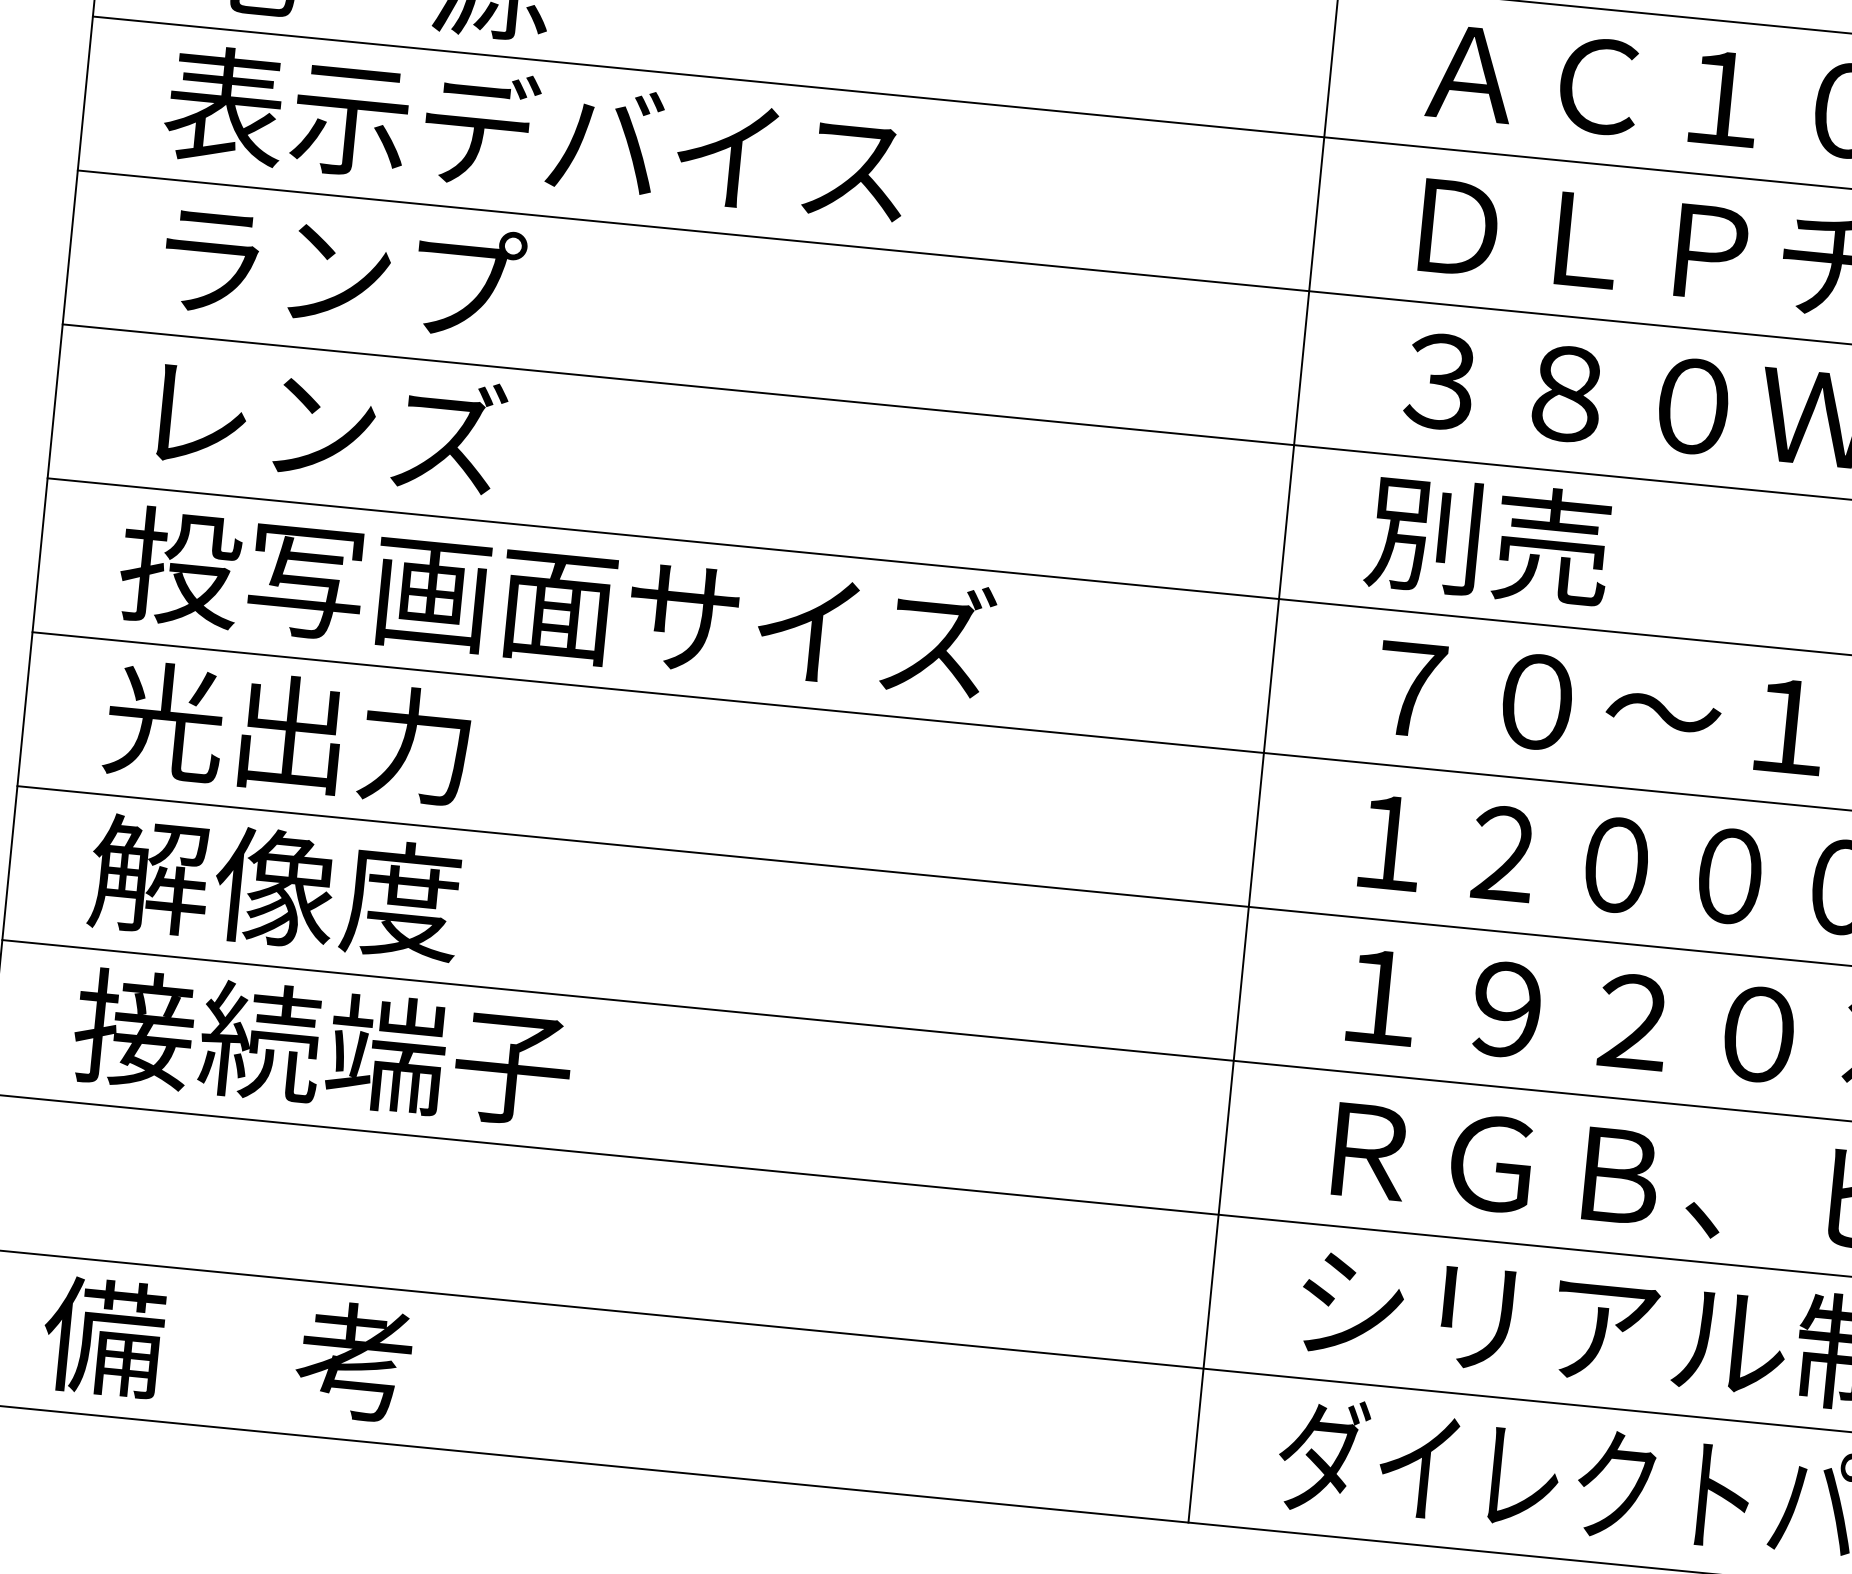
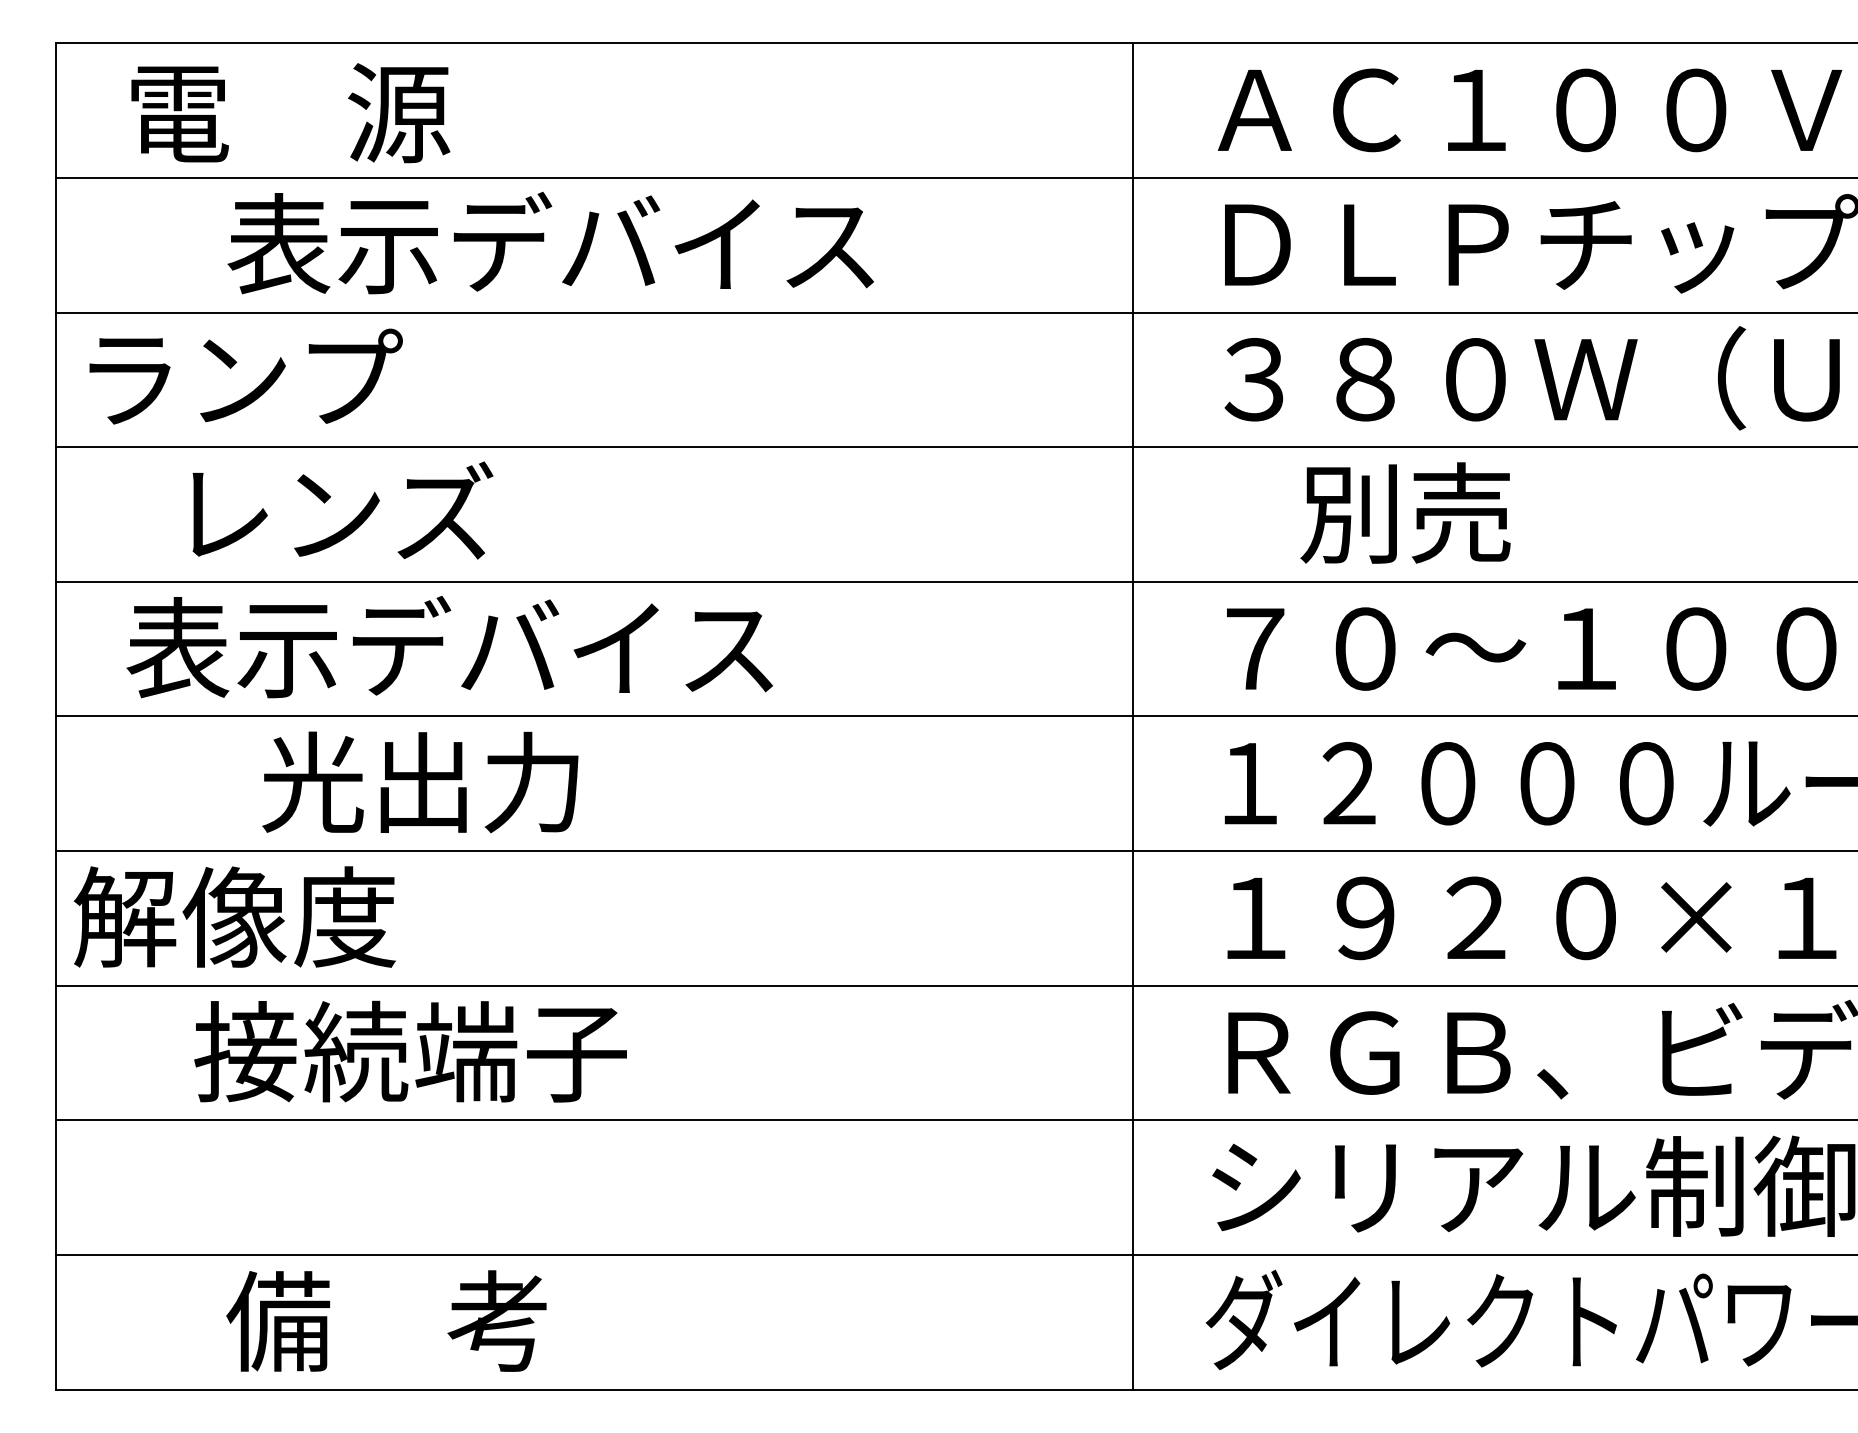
text: (535, 135) -> (550, 243), moved
text: (343, 270) -> (245, 376), moved
text: (331, 423) -> (342, 510), moved
text: (1488, 539) -> (1405, 512), moved
text: (556, 602) -> (507, 646), 投写画面サイズ -> 表示デバイス
text: (287, 733) -> (420, 782), moved
text: (275, 886) -> (234, 916), moved
text: (322, 1047) -> (410, 1051), moved
text: (227, 1348) -> (386, 1320), moved

